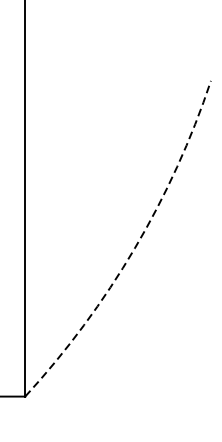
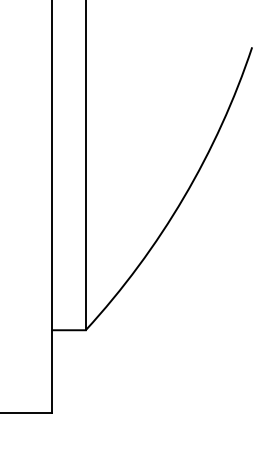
arc: (134, 248) -> (183, 197), dashed -> solid

